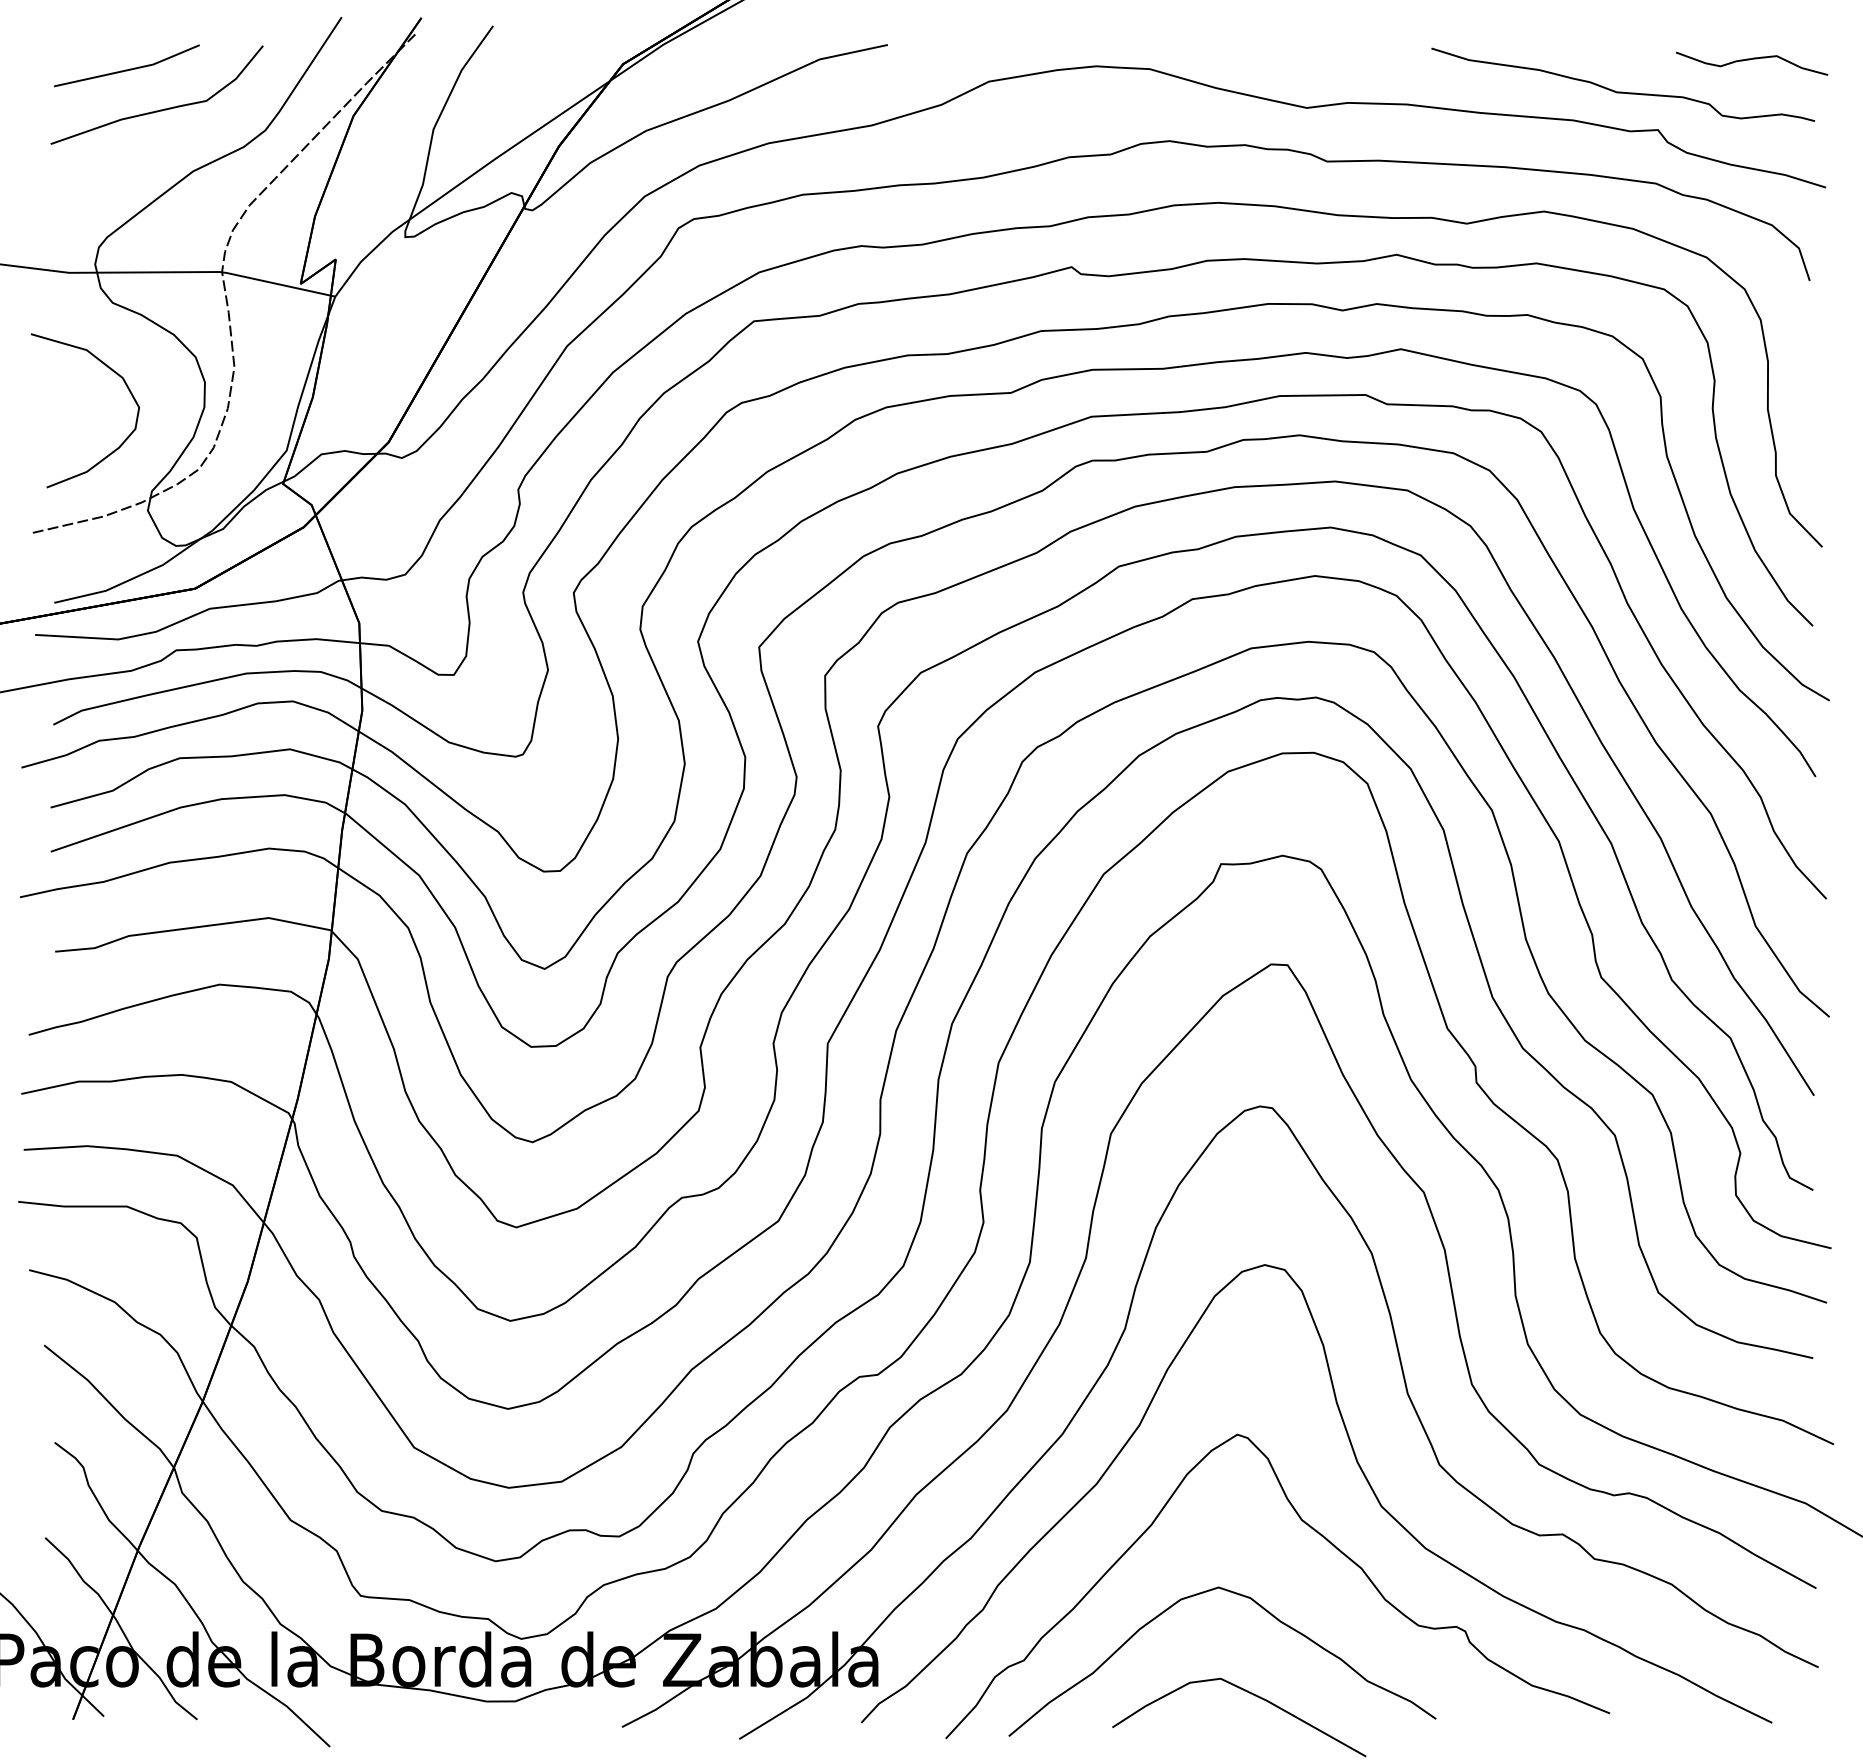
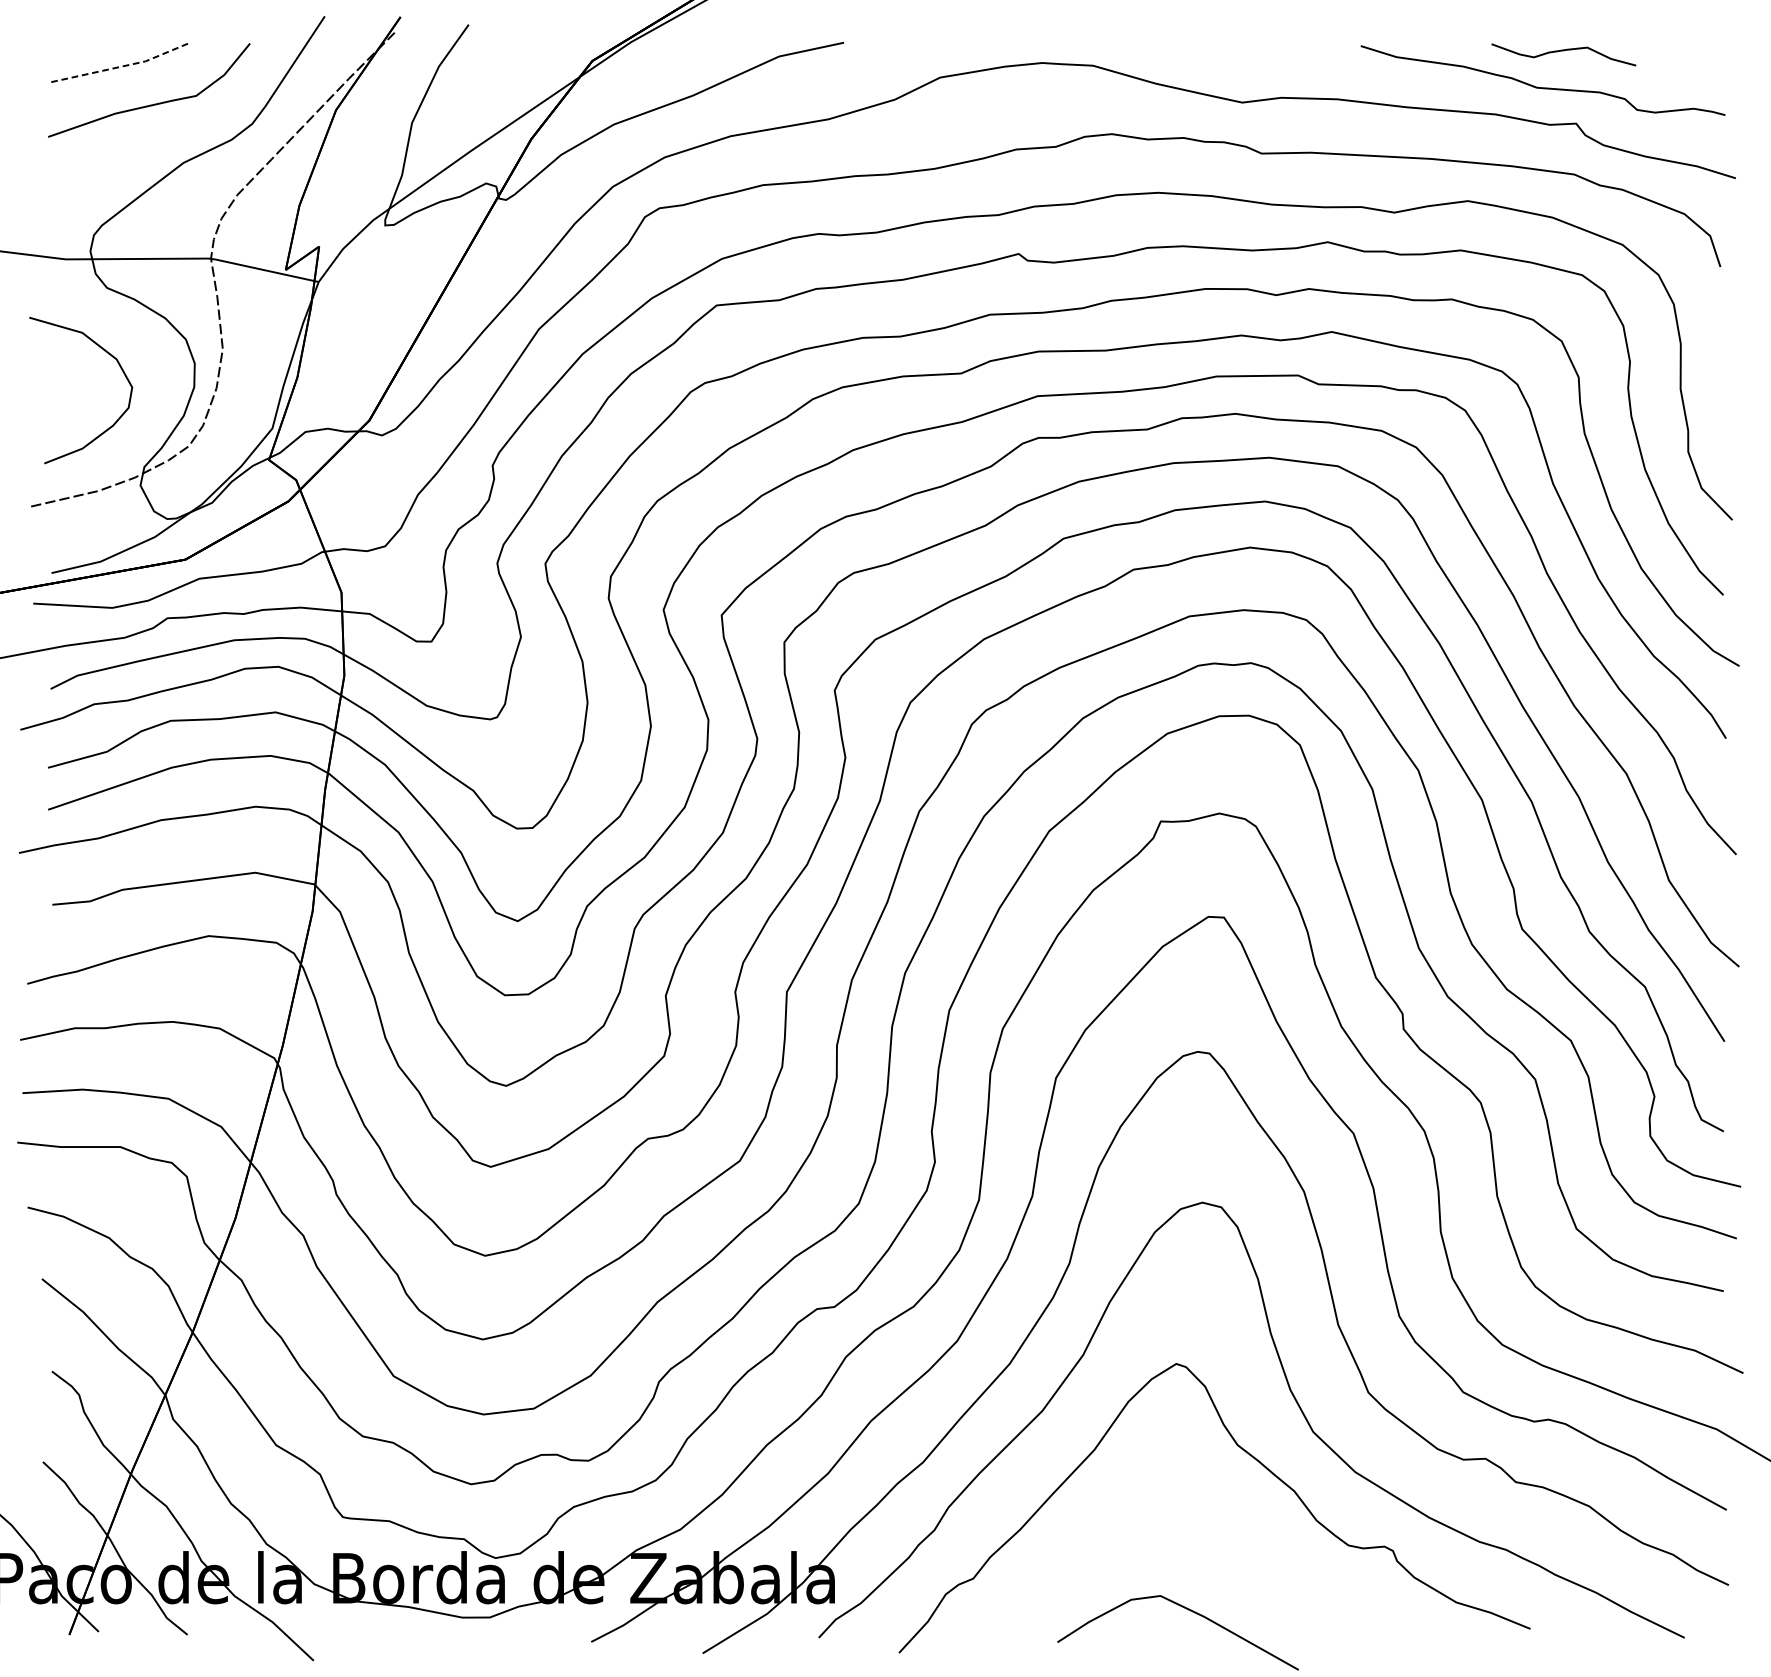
curve: (1752, 59) -> (1564, 50), moved
line: (128, 69) -> (122, 66), solid -> dashed
curve: (1260, 1607) -> (1198, 1528), removed

